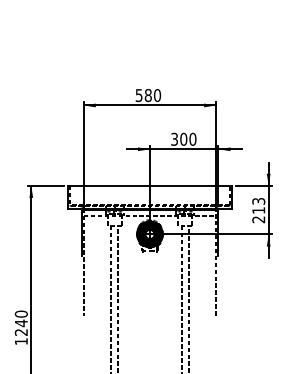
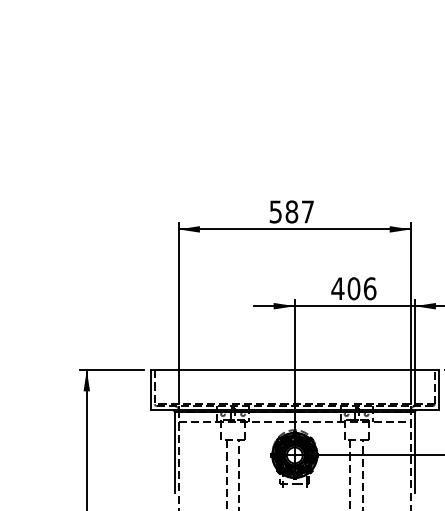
text: (157, 95) -> (307, 211), 580 -> 587
text: (183, 138) -> (353, 287), 300 -> 406

